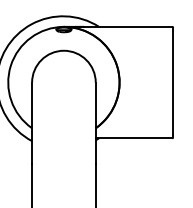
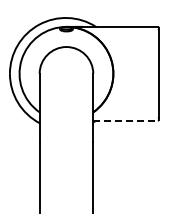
line: (135, 137) -> (126, 120), solid -> dashed

